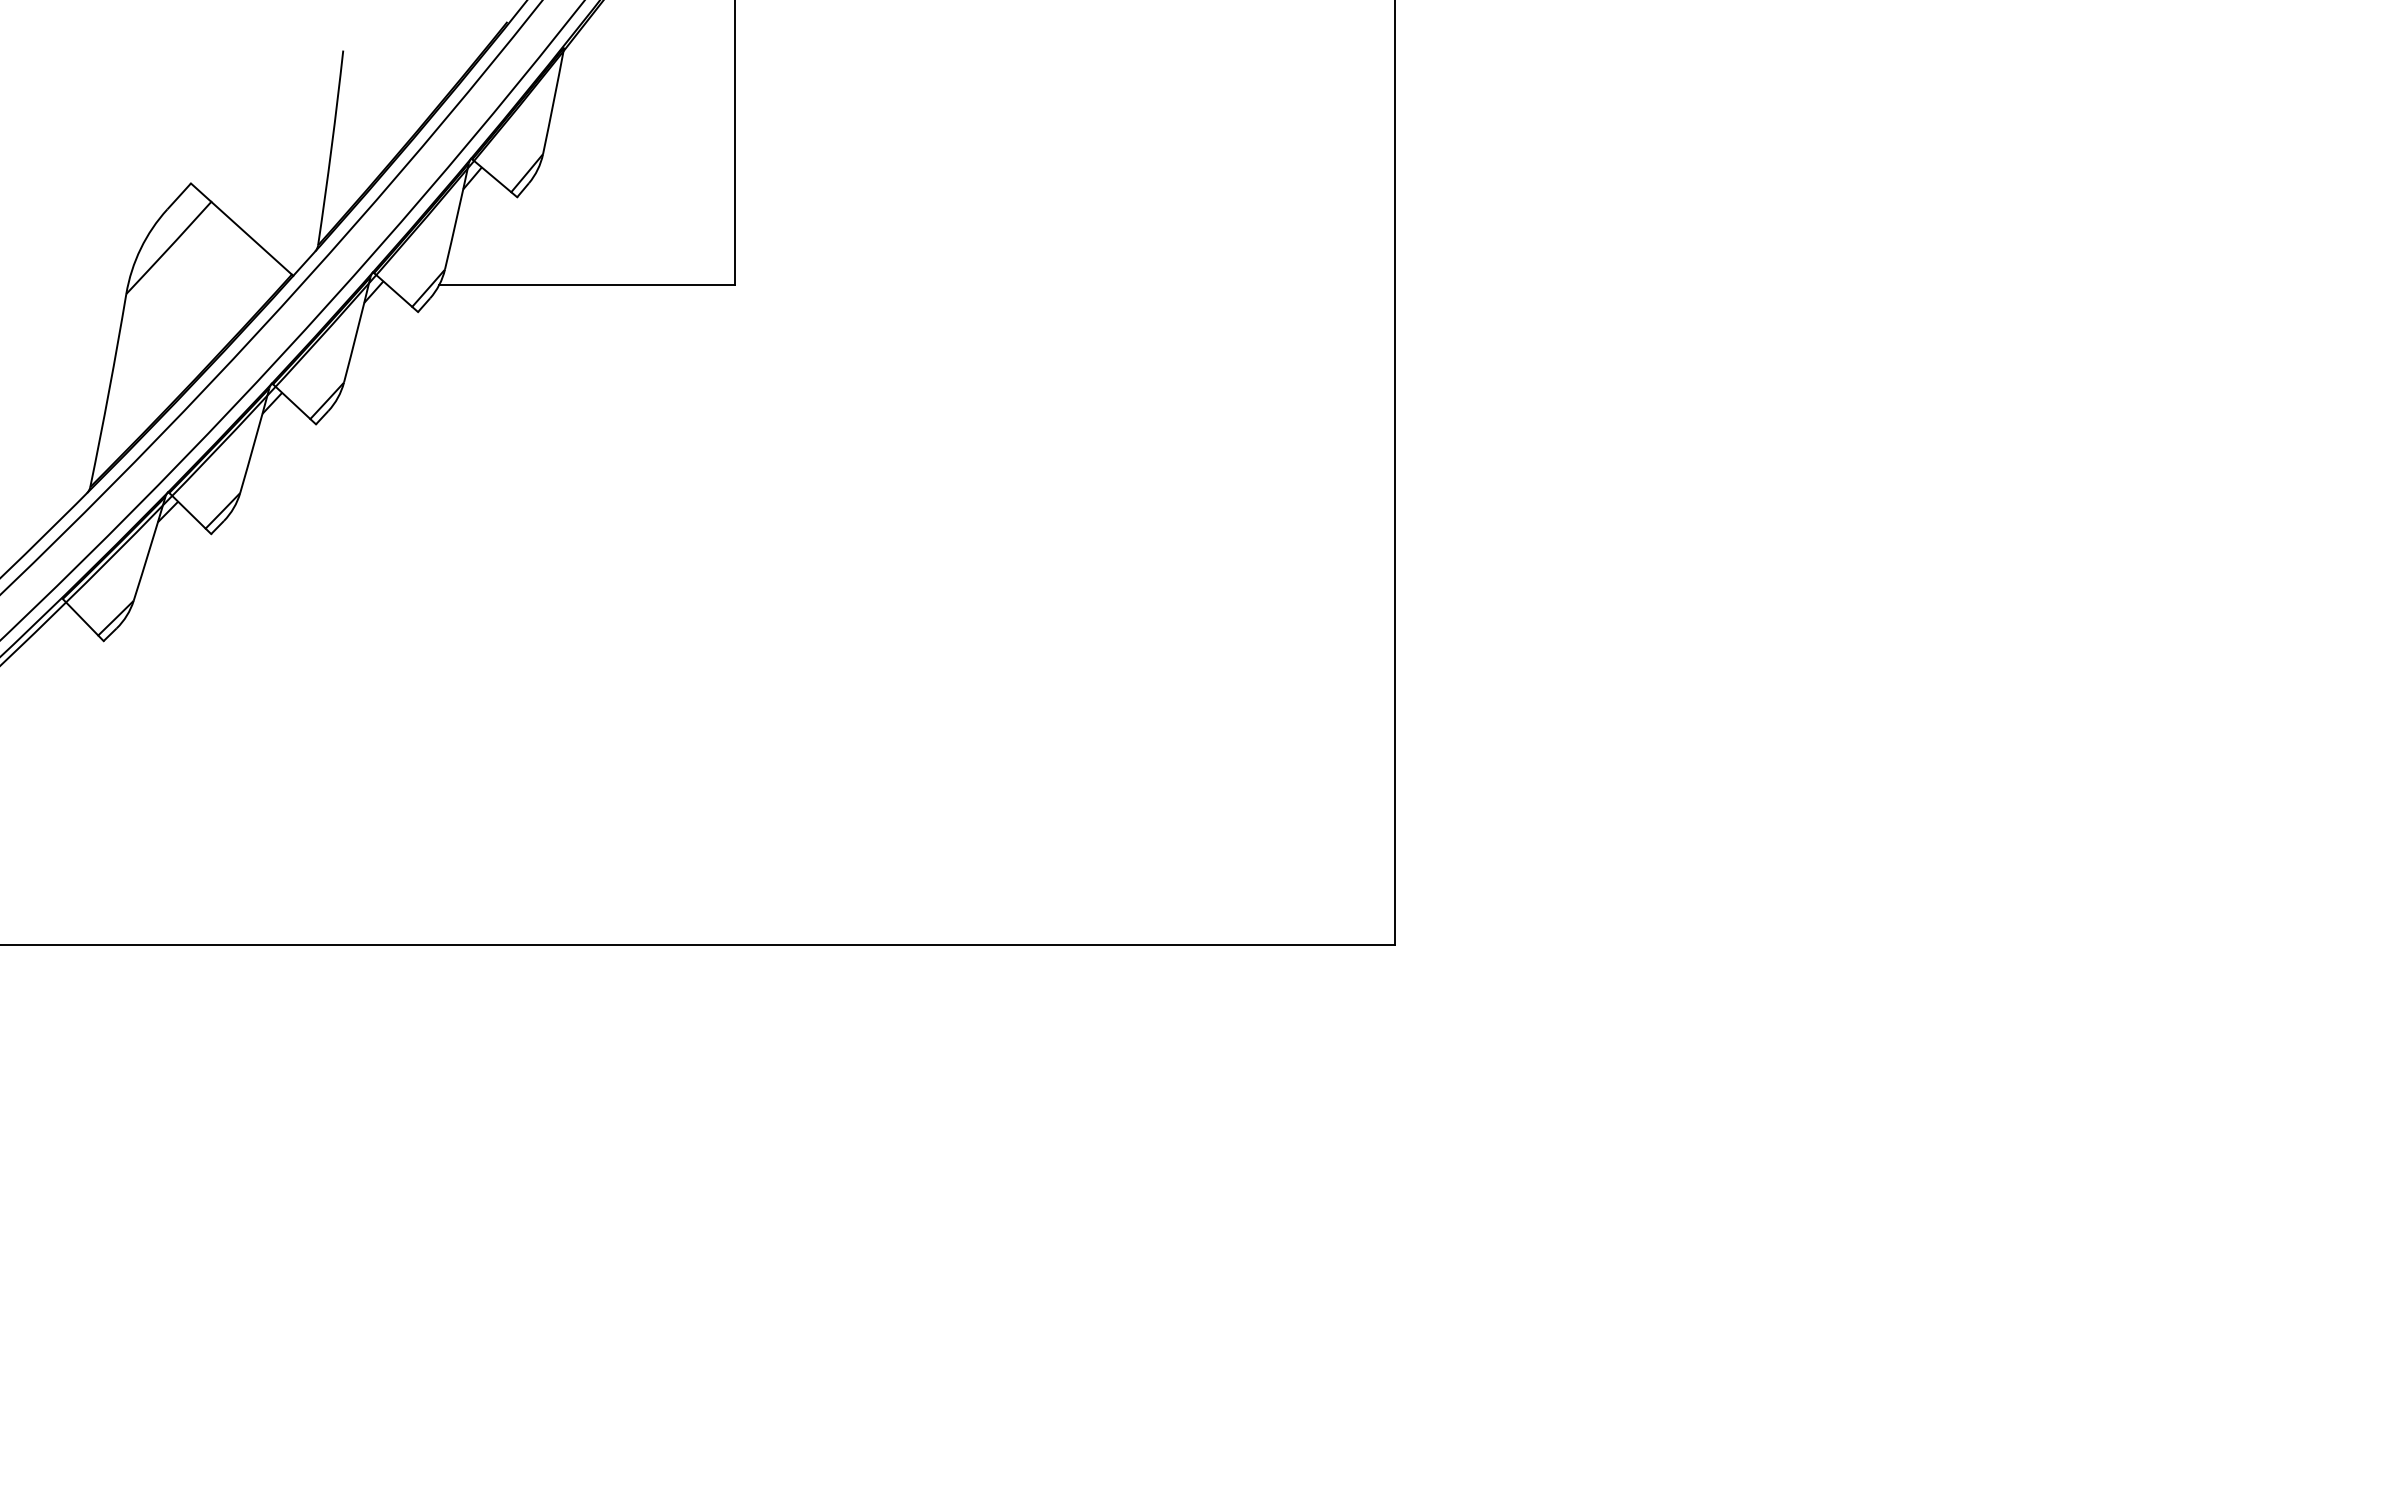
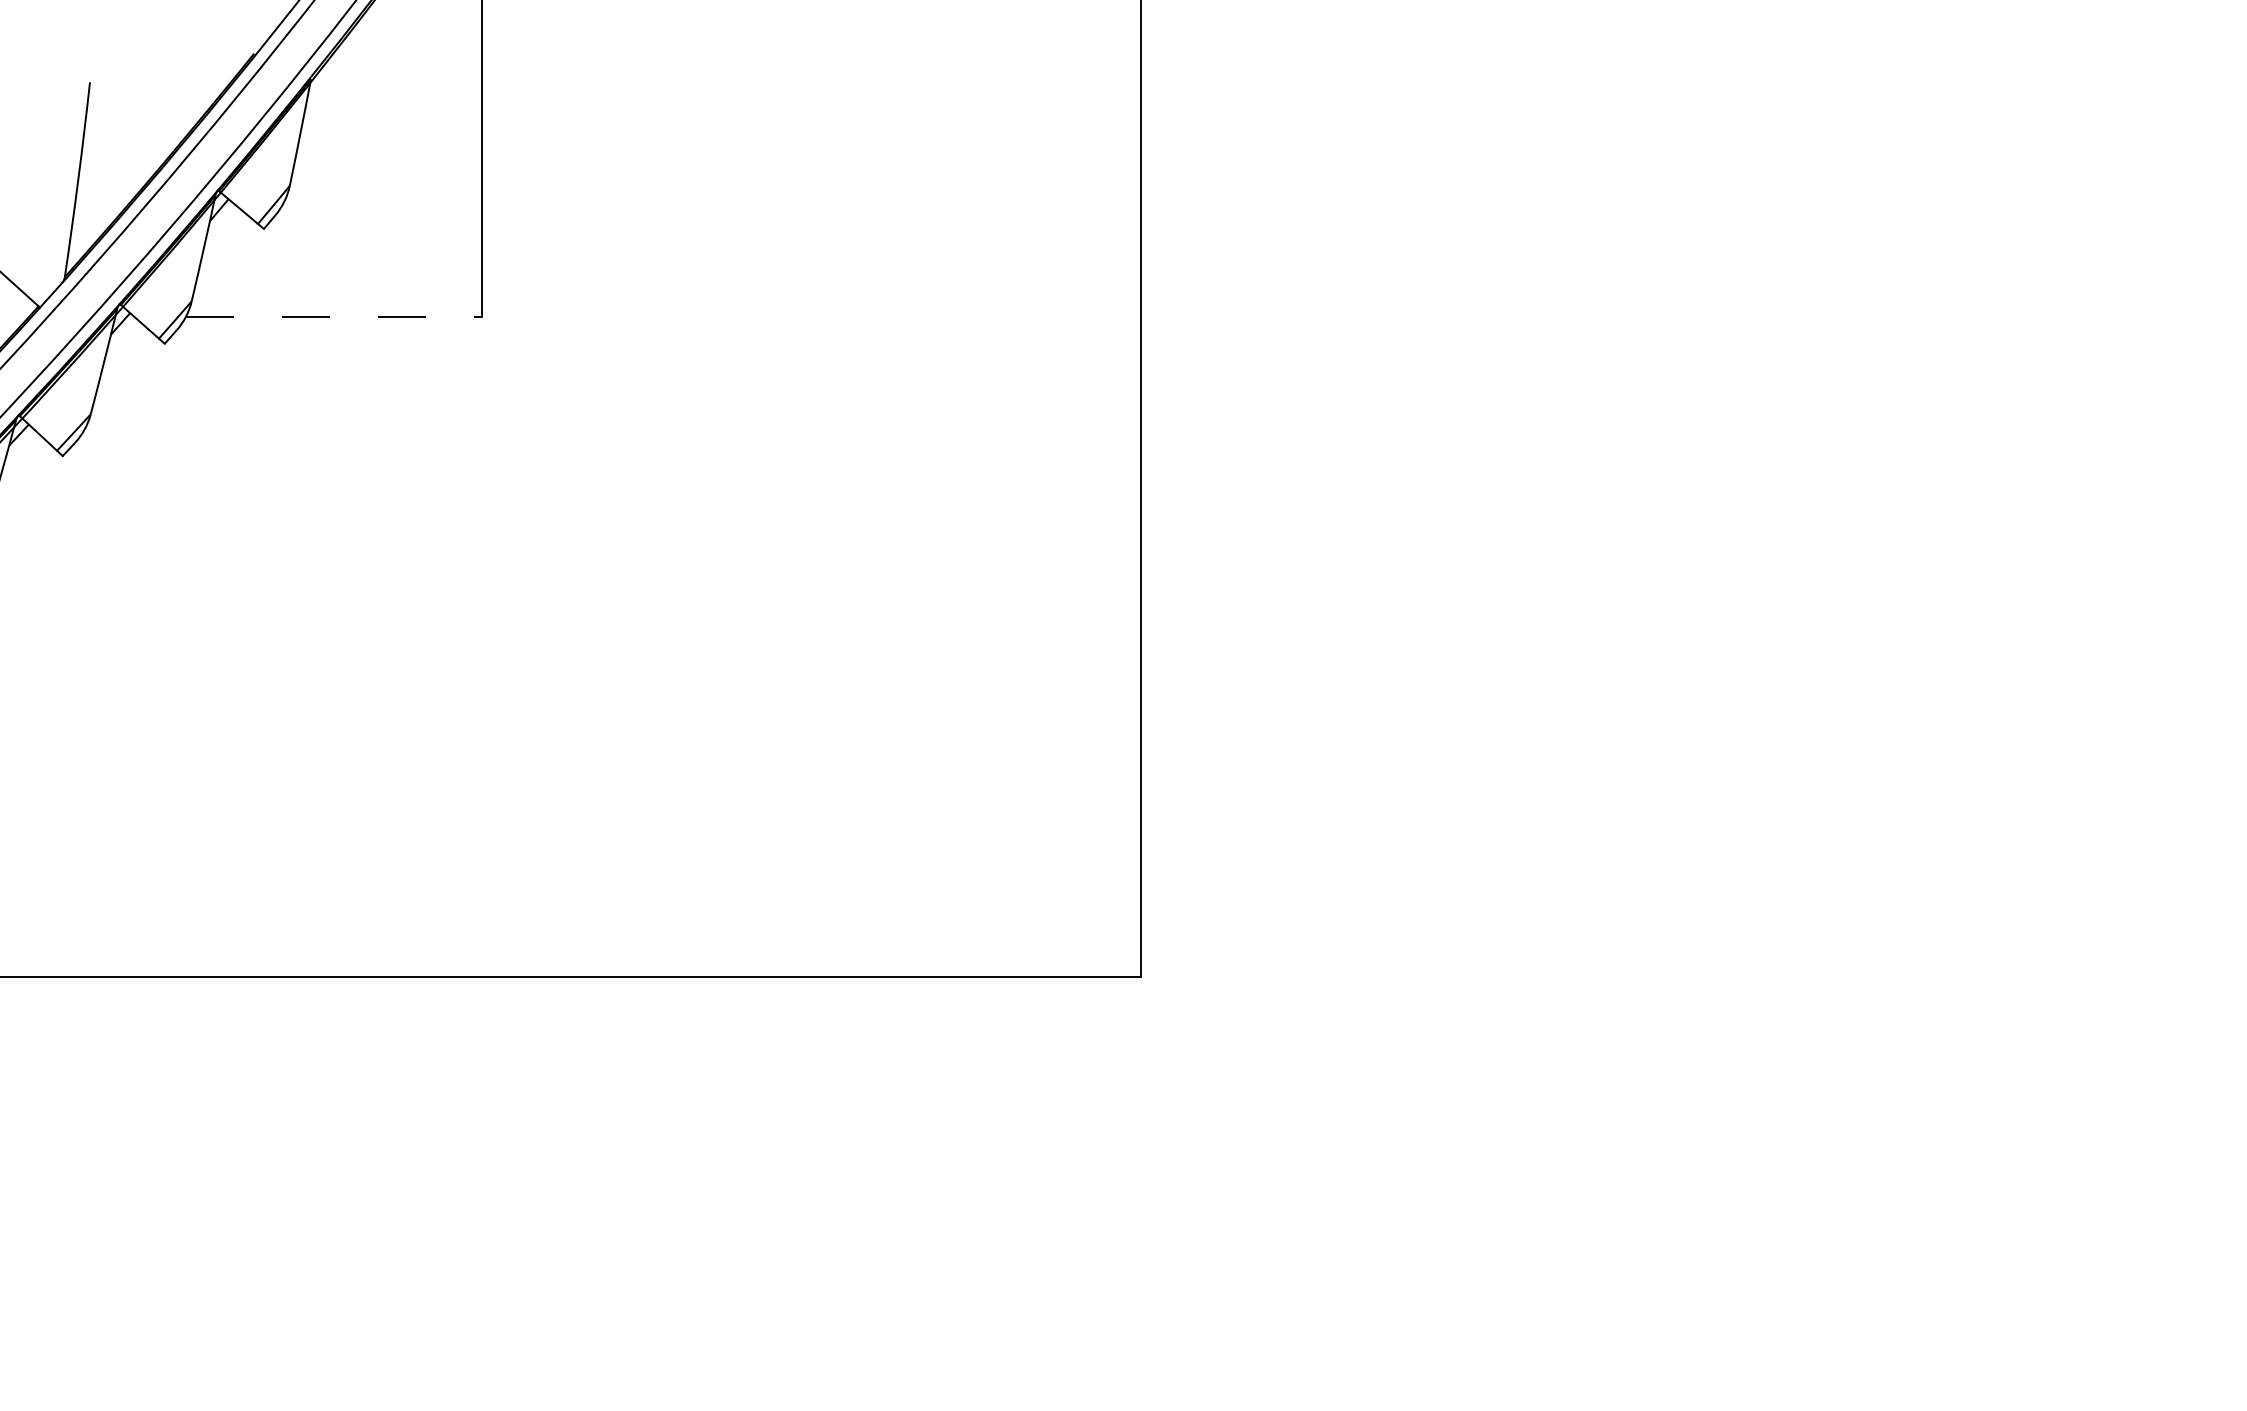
line: (586, 285) -> (333, 317), solid -> dashed

